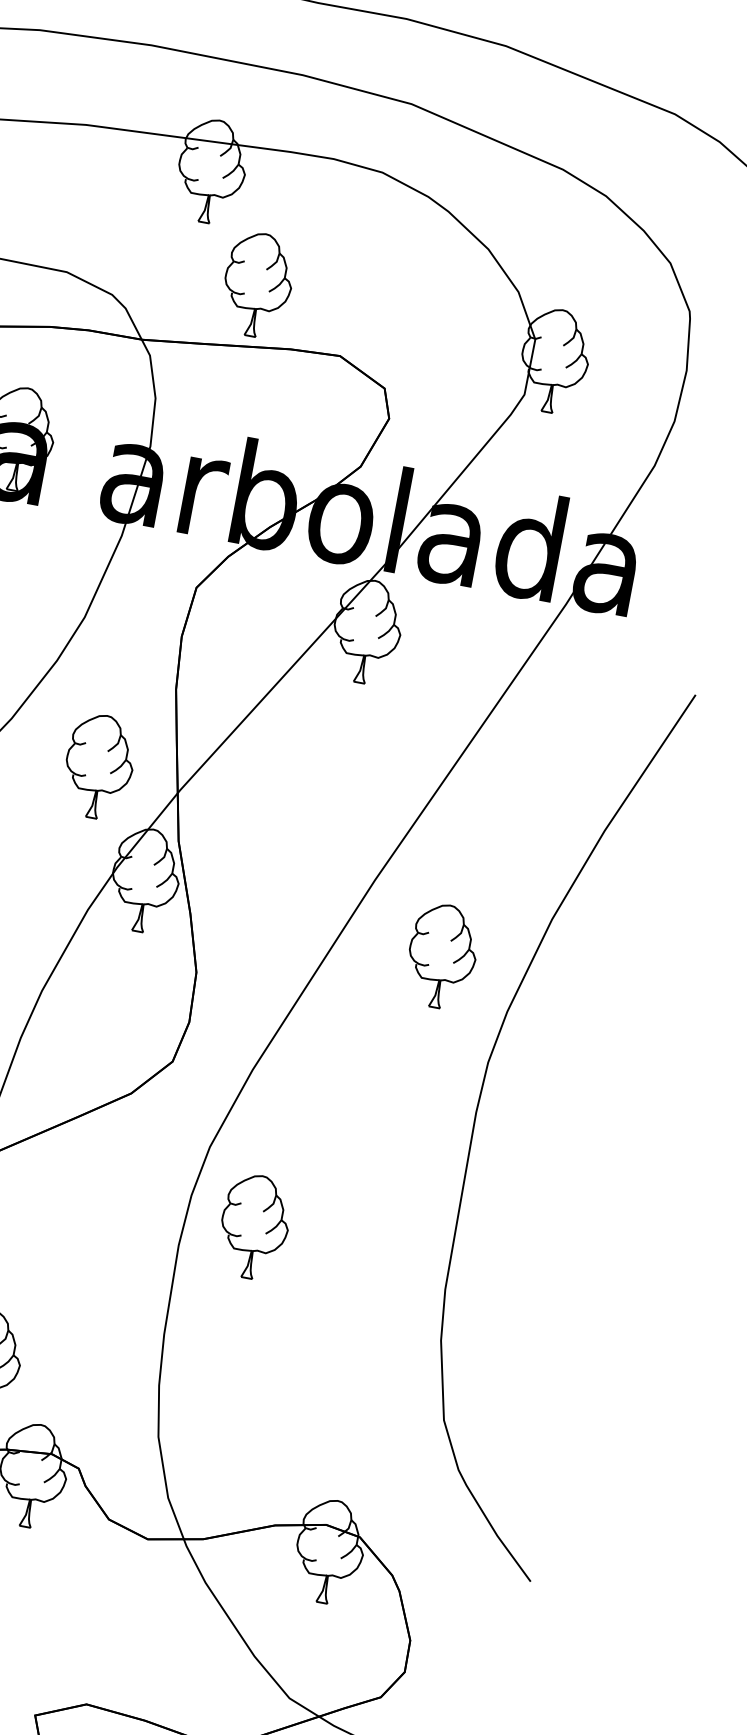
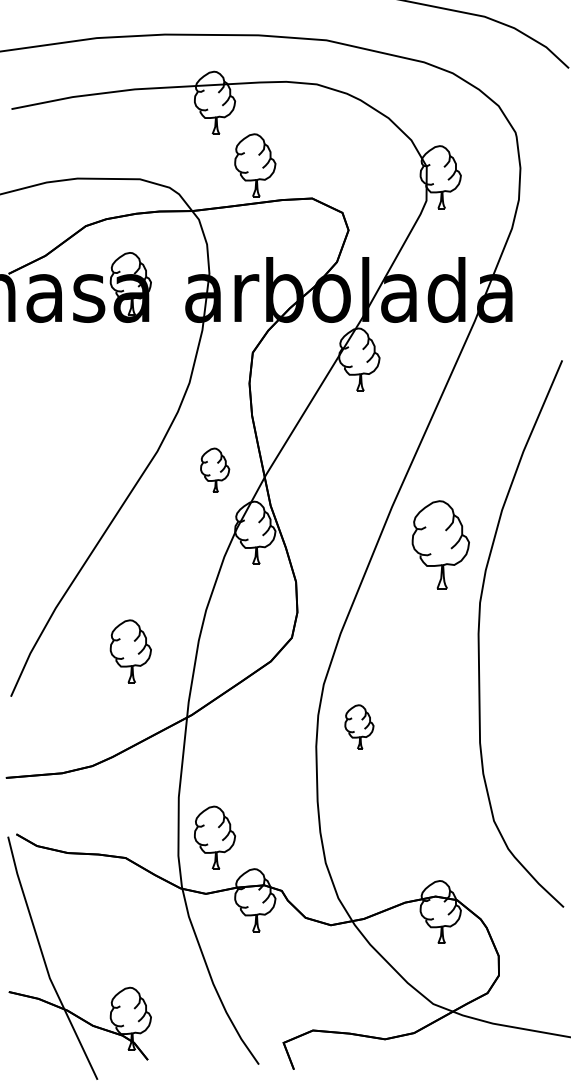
part: (100, 767) -> (215, 470), size x0.7
part: (441, 955) -> (440, 544), size x1.4
part: (254, 1226) -> (359, 726), size x0.7

